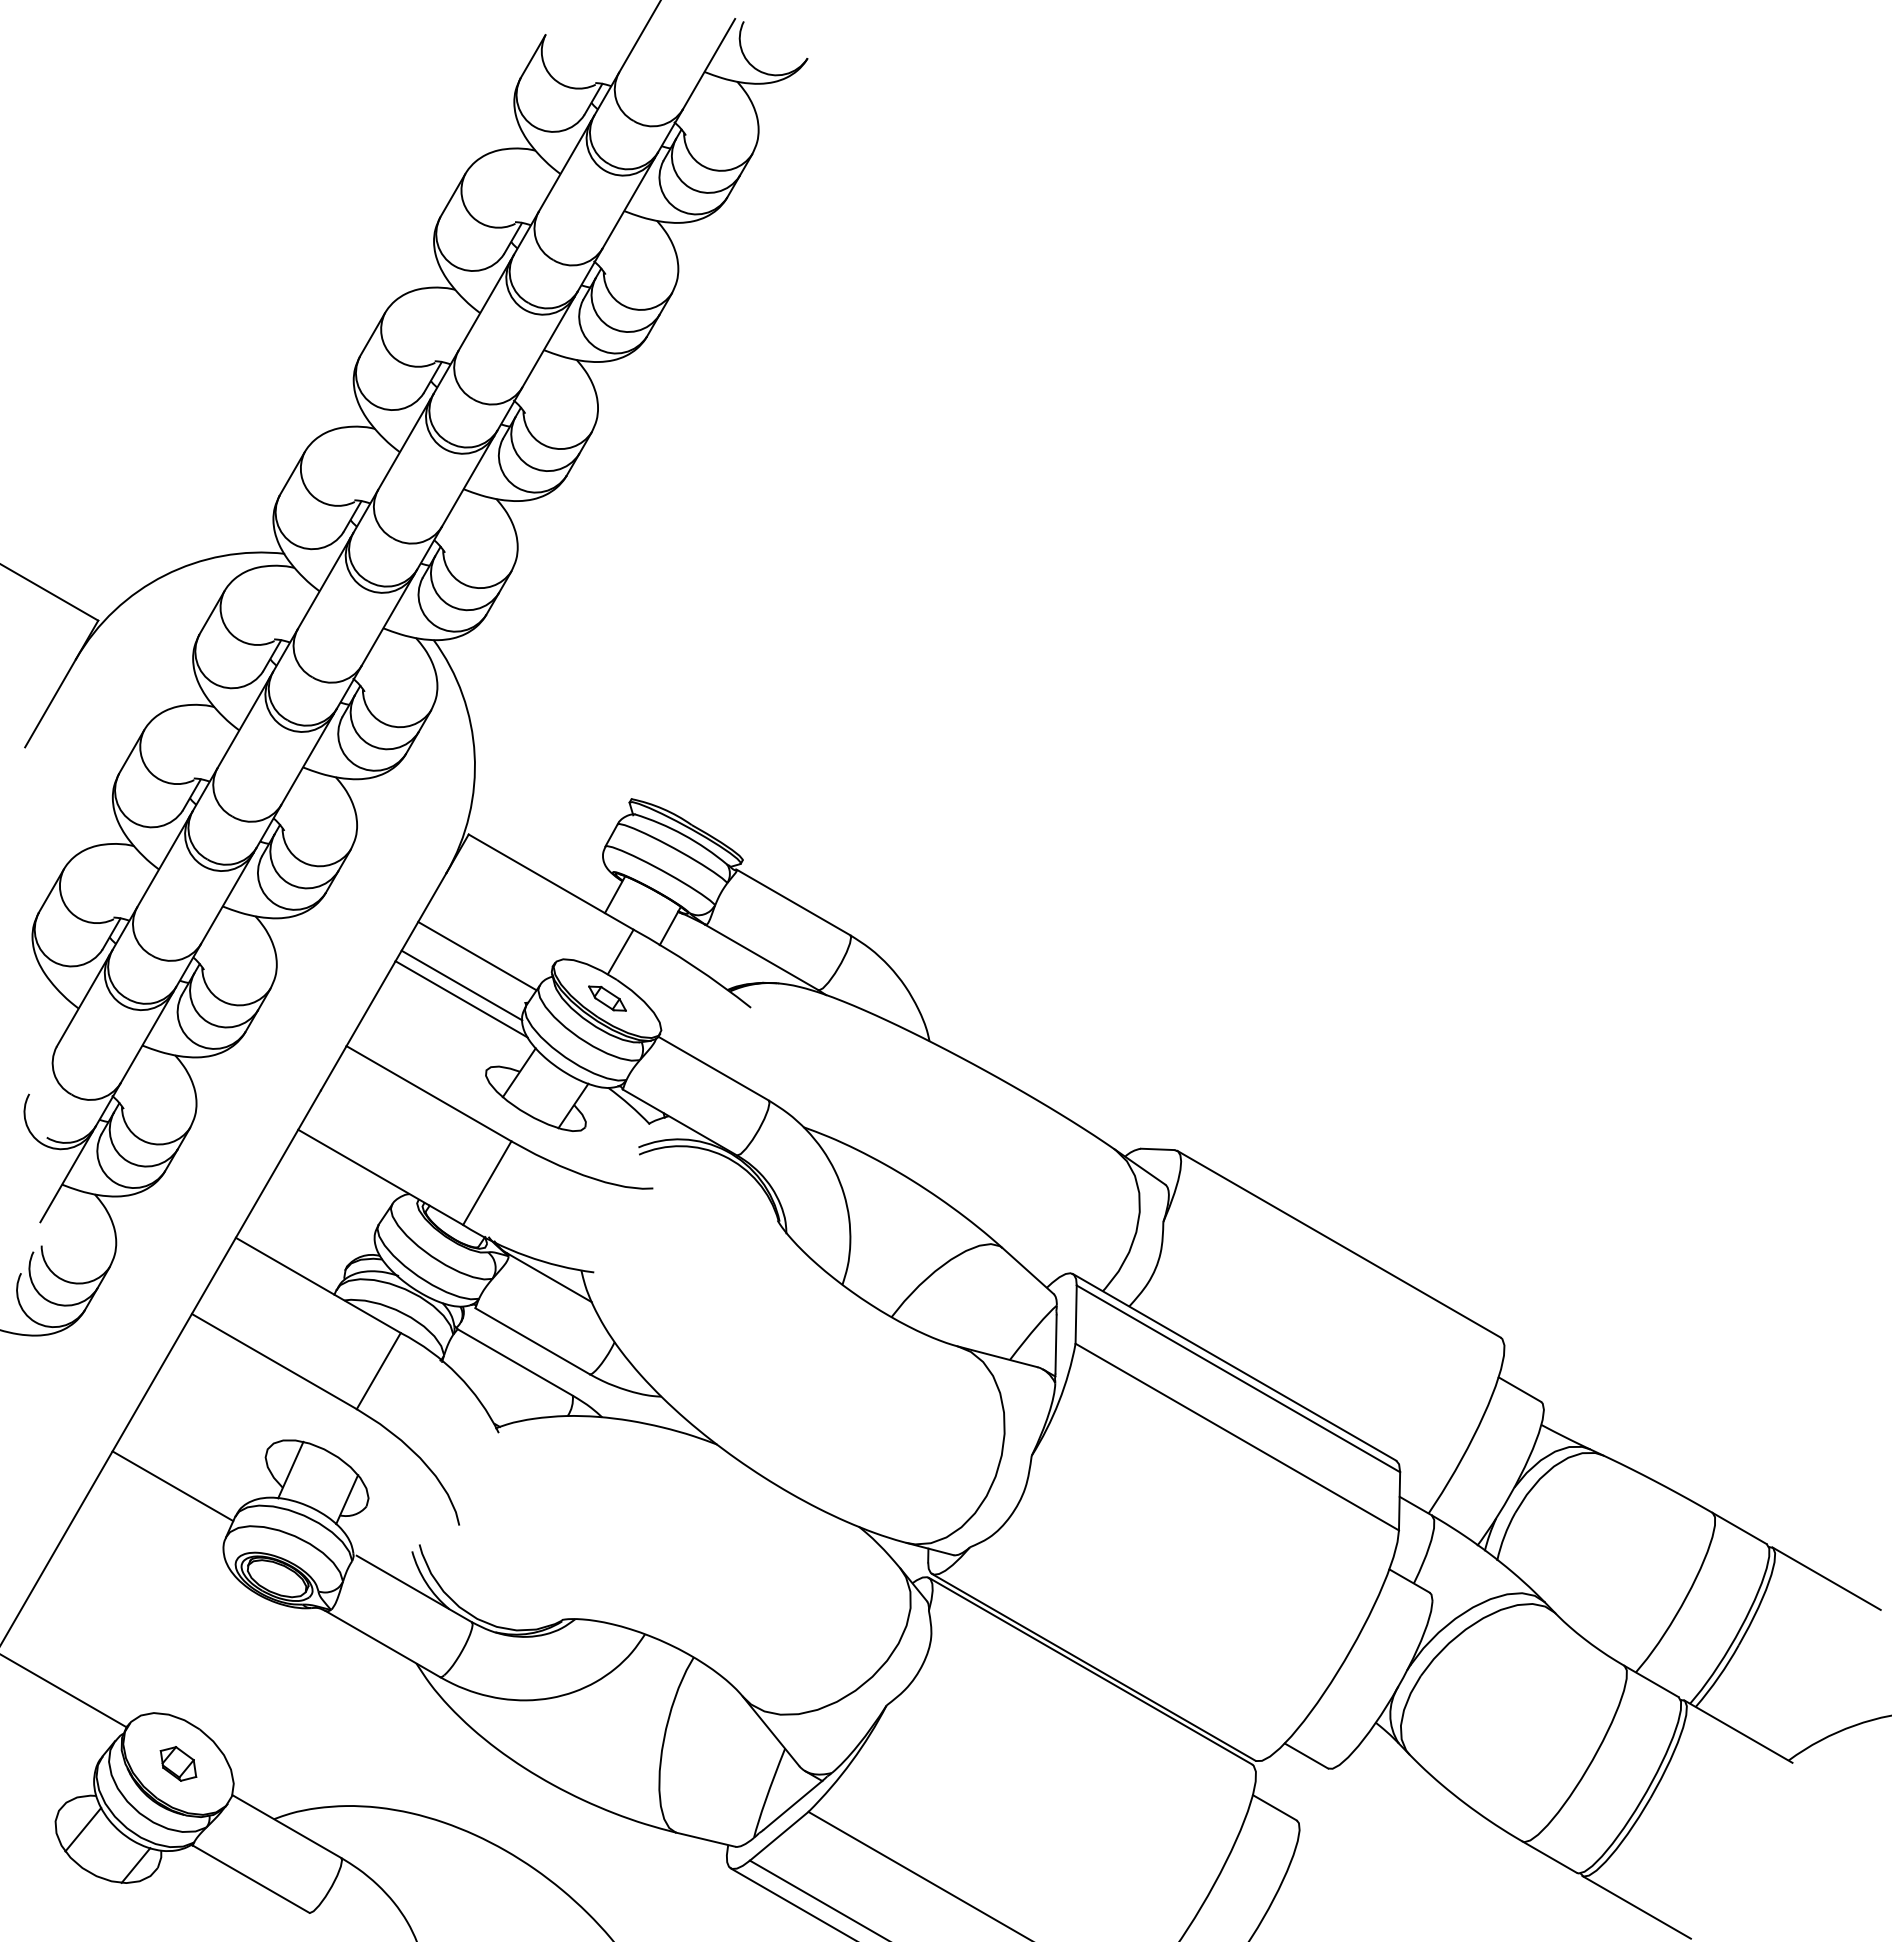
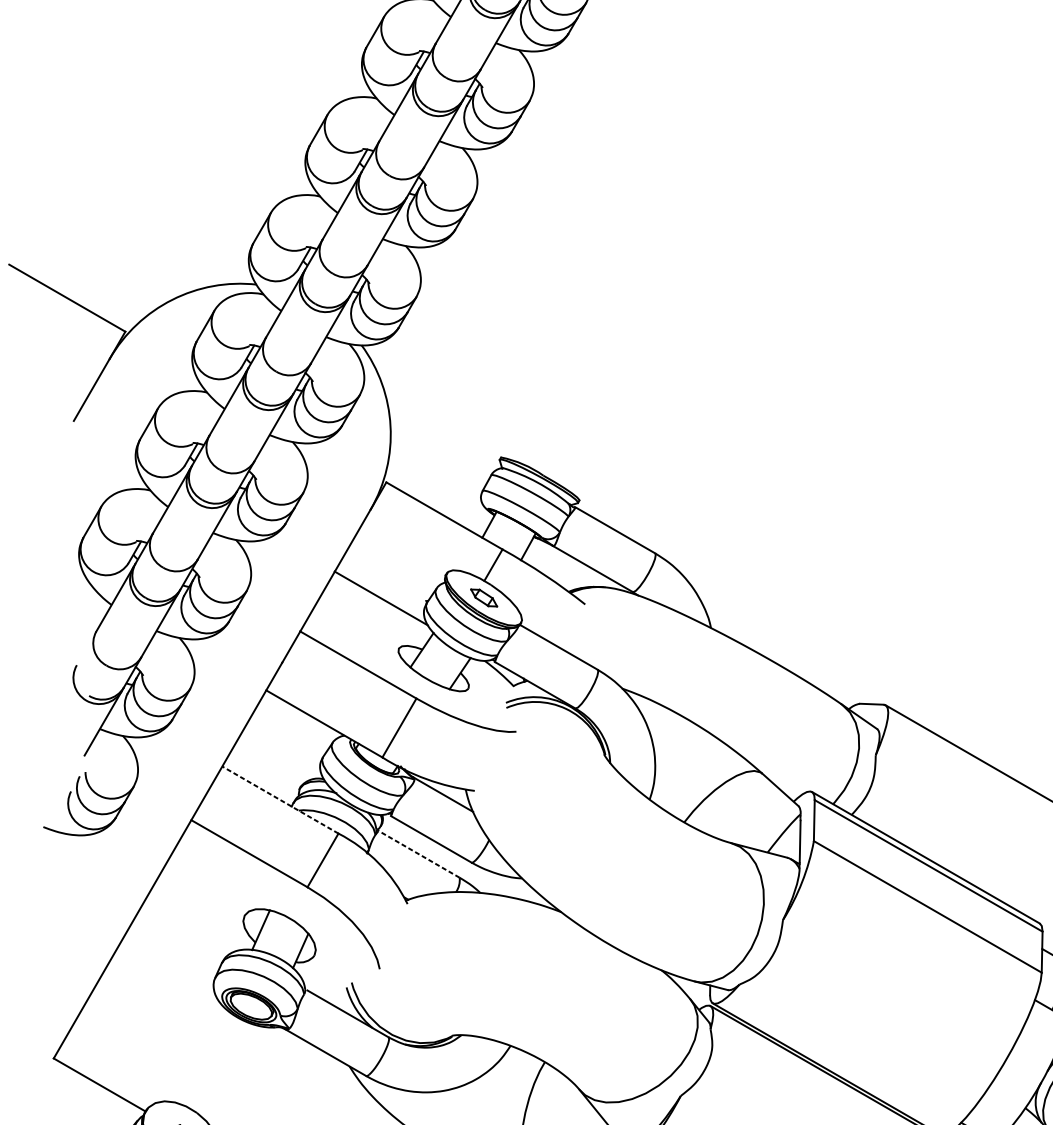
line: (477, 955) -> (392, 567), removed
line: (461, 985) -> (381, 588), removed
line: (317, 1285) -> (279, 800), solid -> dashed
line: (514, 1362) -> (418, 854), solid -> dashed
line: (172, 1486) -> (177, 941), removed

